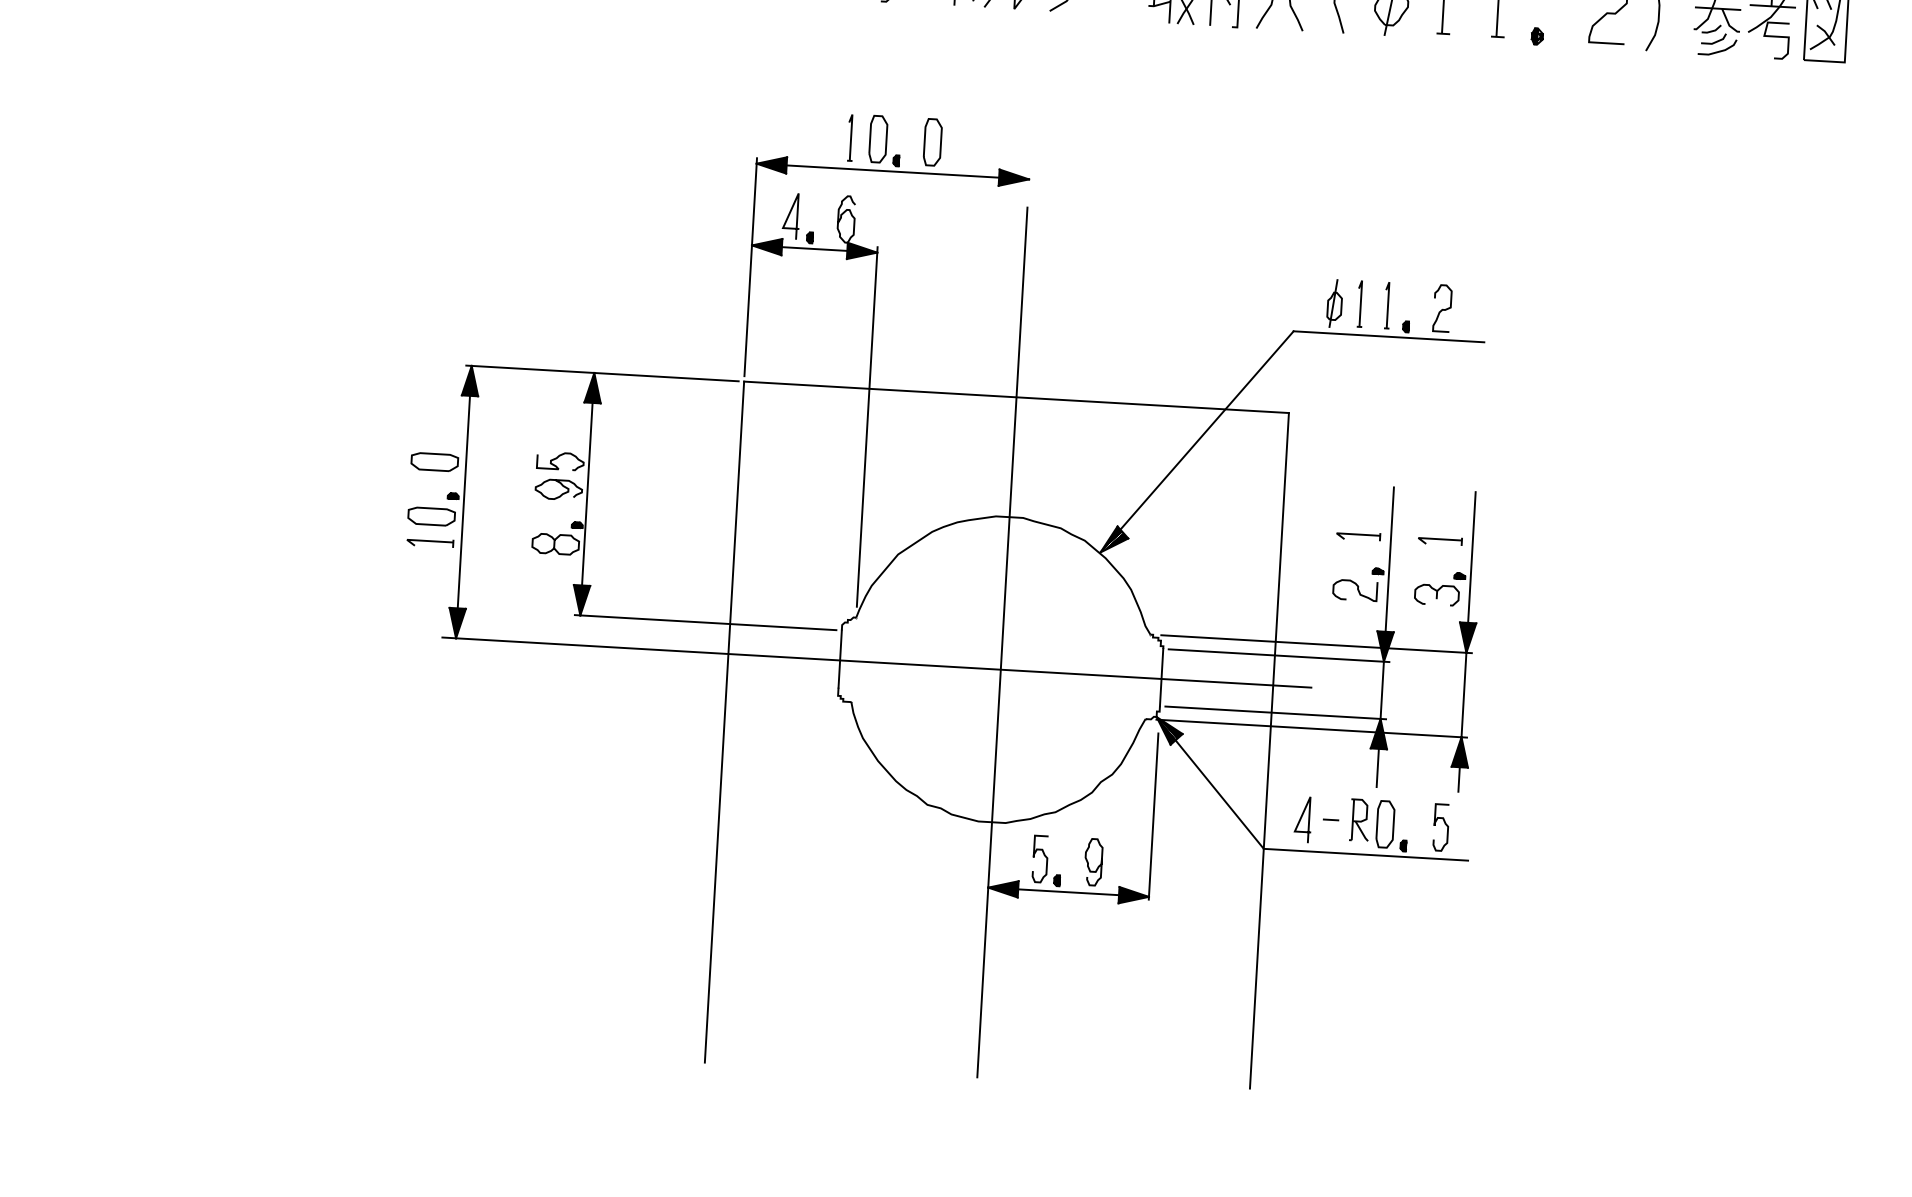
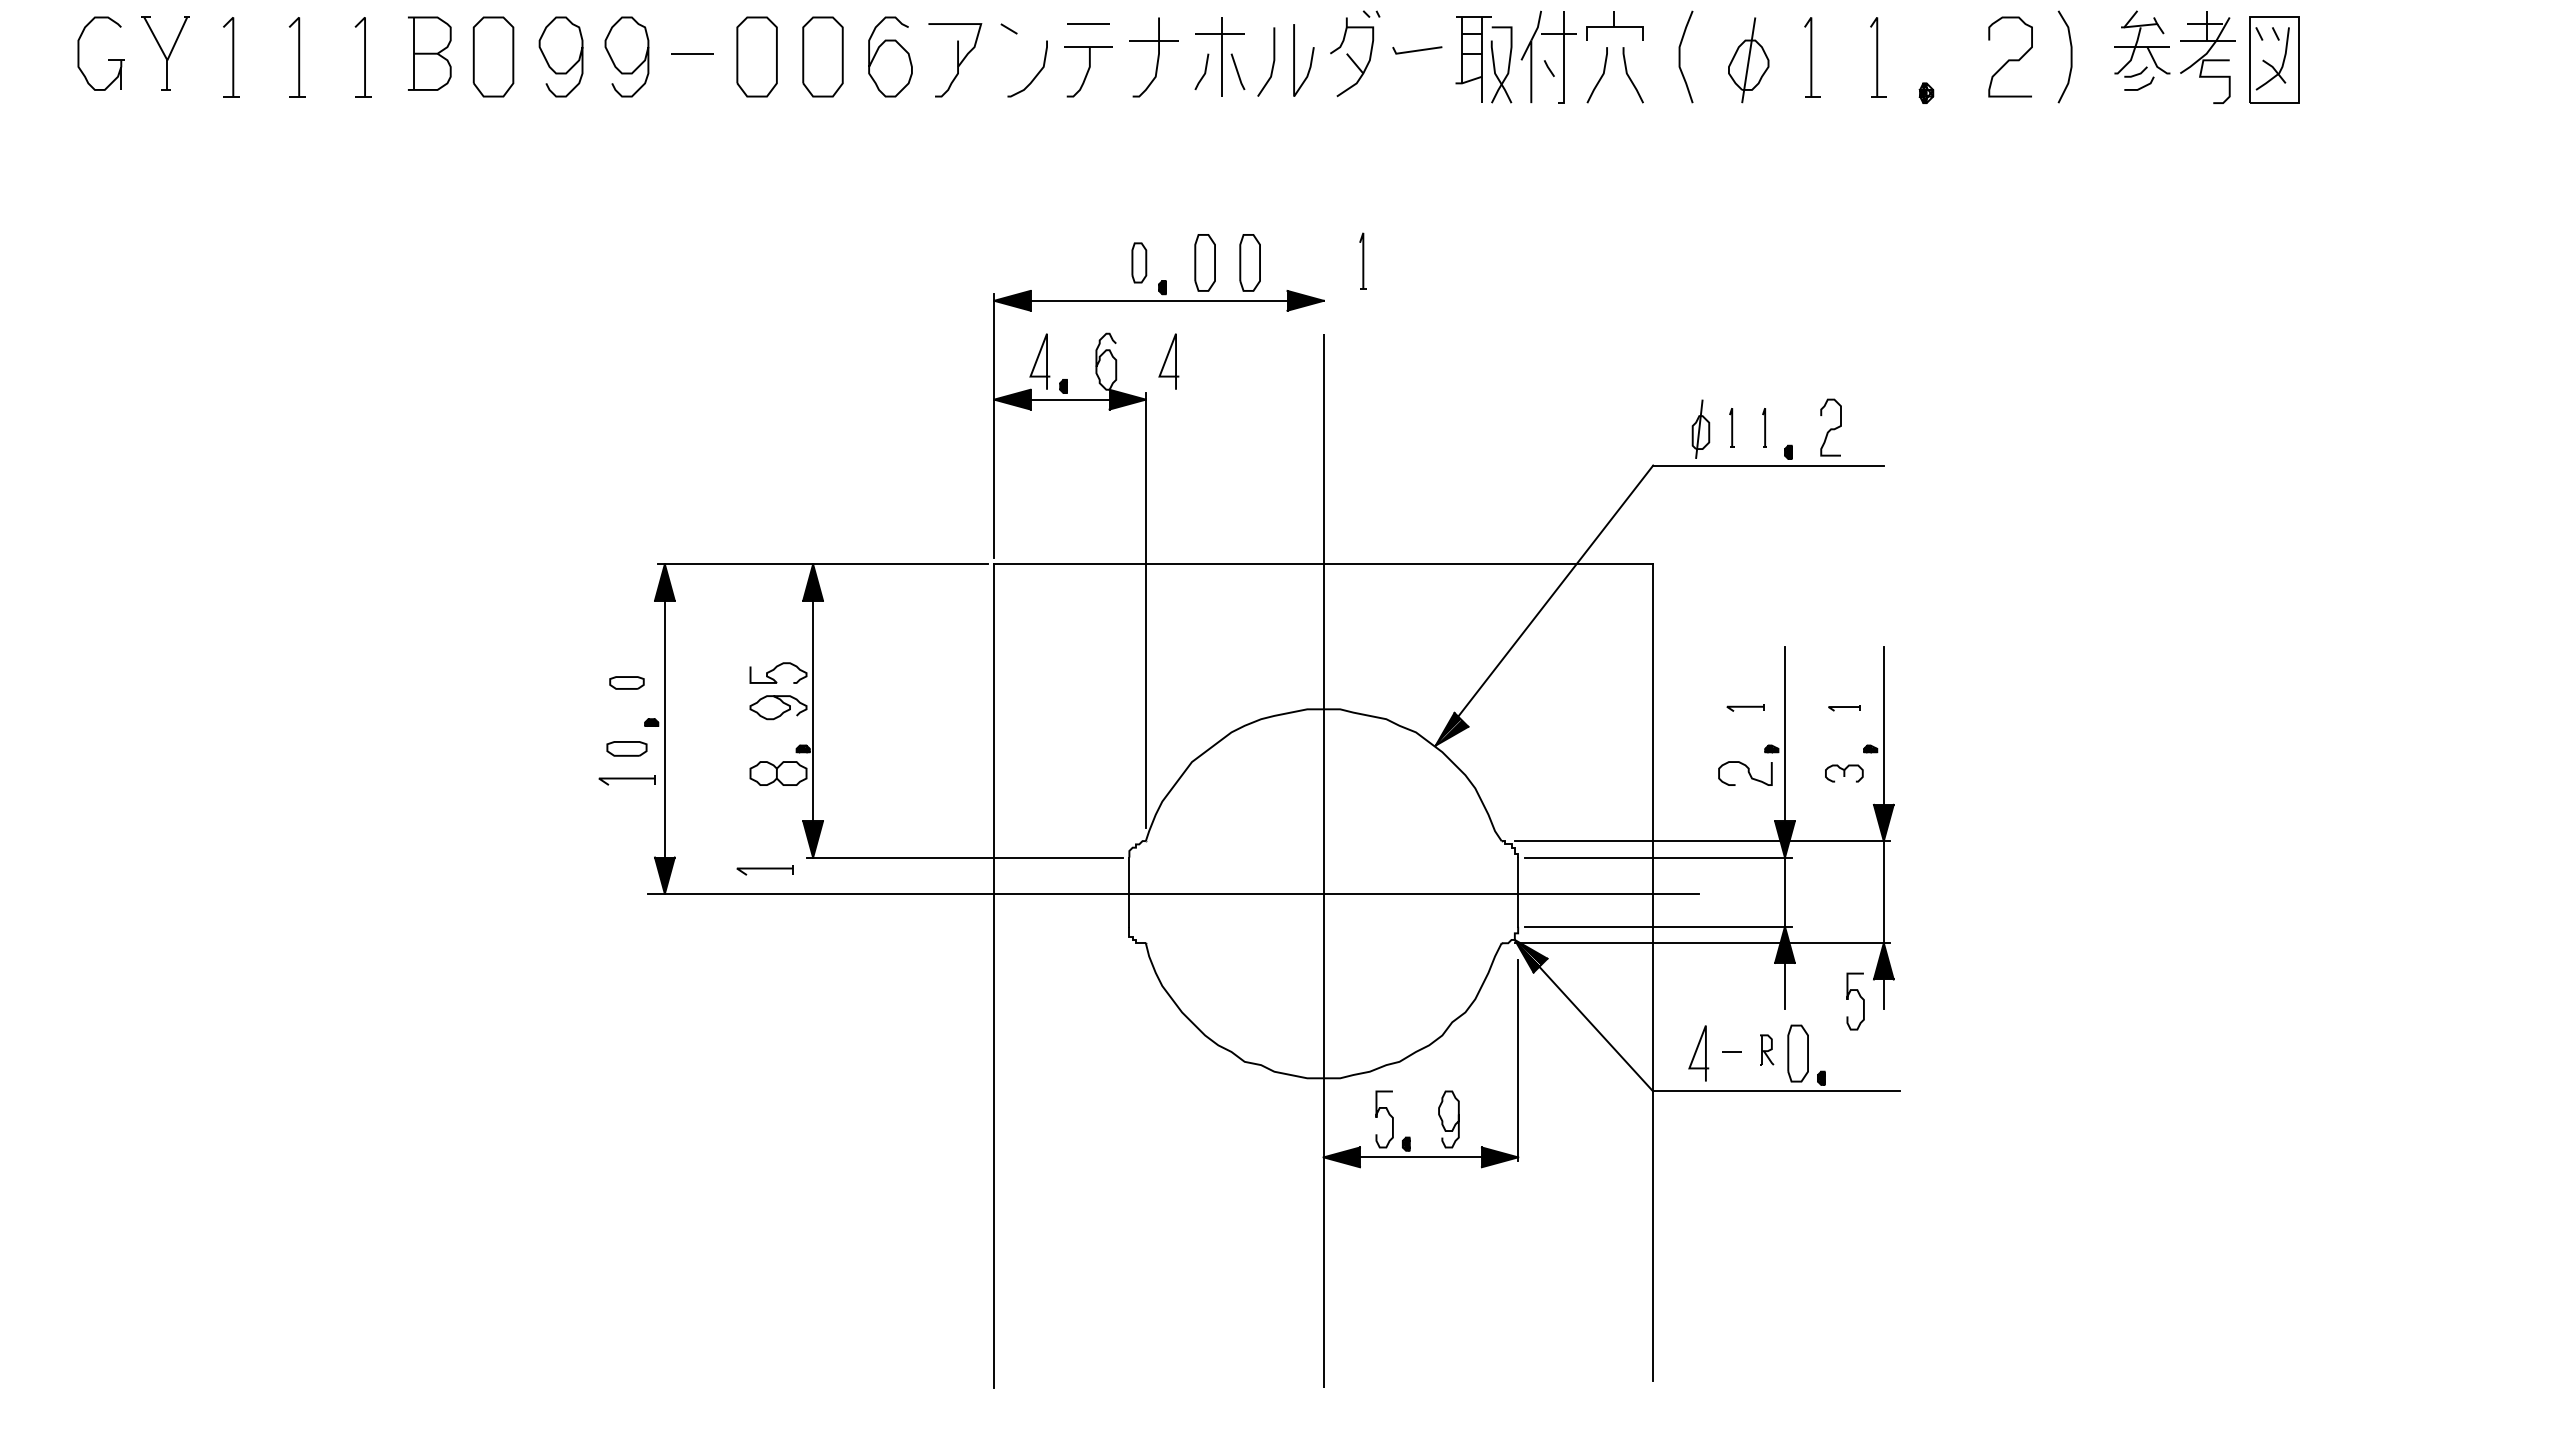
line: (1719, 50) -> (2147, 97), removed
part: (850, 137) -> (1362, 260), moved
part: (878, 138) -> (1139, 262), size x0.7
part: (969, 144) -> (1249, 262), added
line: (896, 222) -> (1166, 361), added
part: (1360, 303) -> (1731, 427), size x0.7
part: (1387, 305) -> (1764, 427), size x0.7
part: (434, 461) -> (626, 682), size x0.6
part: (431, 516) -> (626, 748), size x0.7
part: (1358, 536) -> (1745, 708), size x0.7
part: (1440, 541) -> (1844, 708), size x0.6
part: (1437, 595) -> (1844, 773), size x0.7
part: (539, 623) -> (764, 870), added
part: (1359, 819) -> (1766, 1049), size x0.6
curve: (1444, 823) -> (1859, 996), moved

